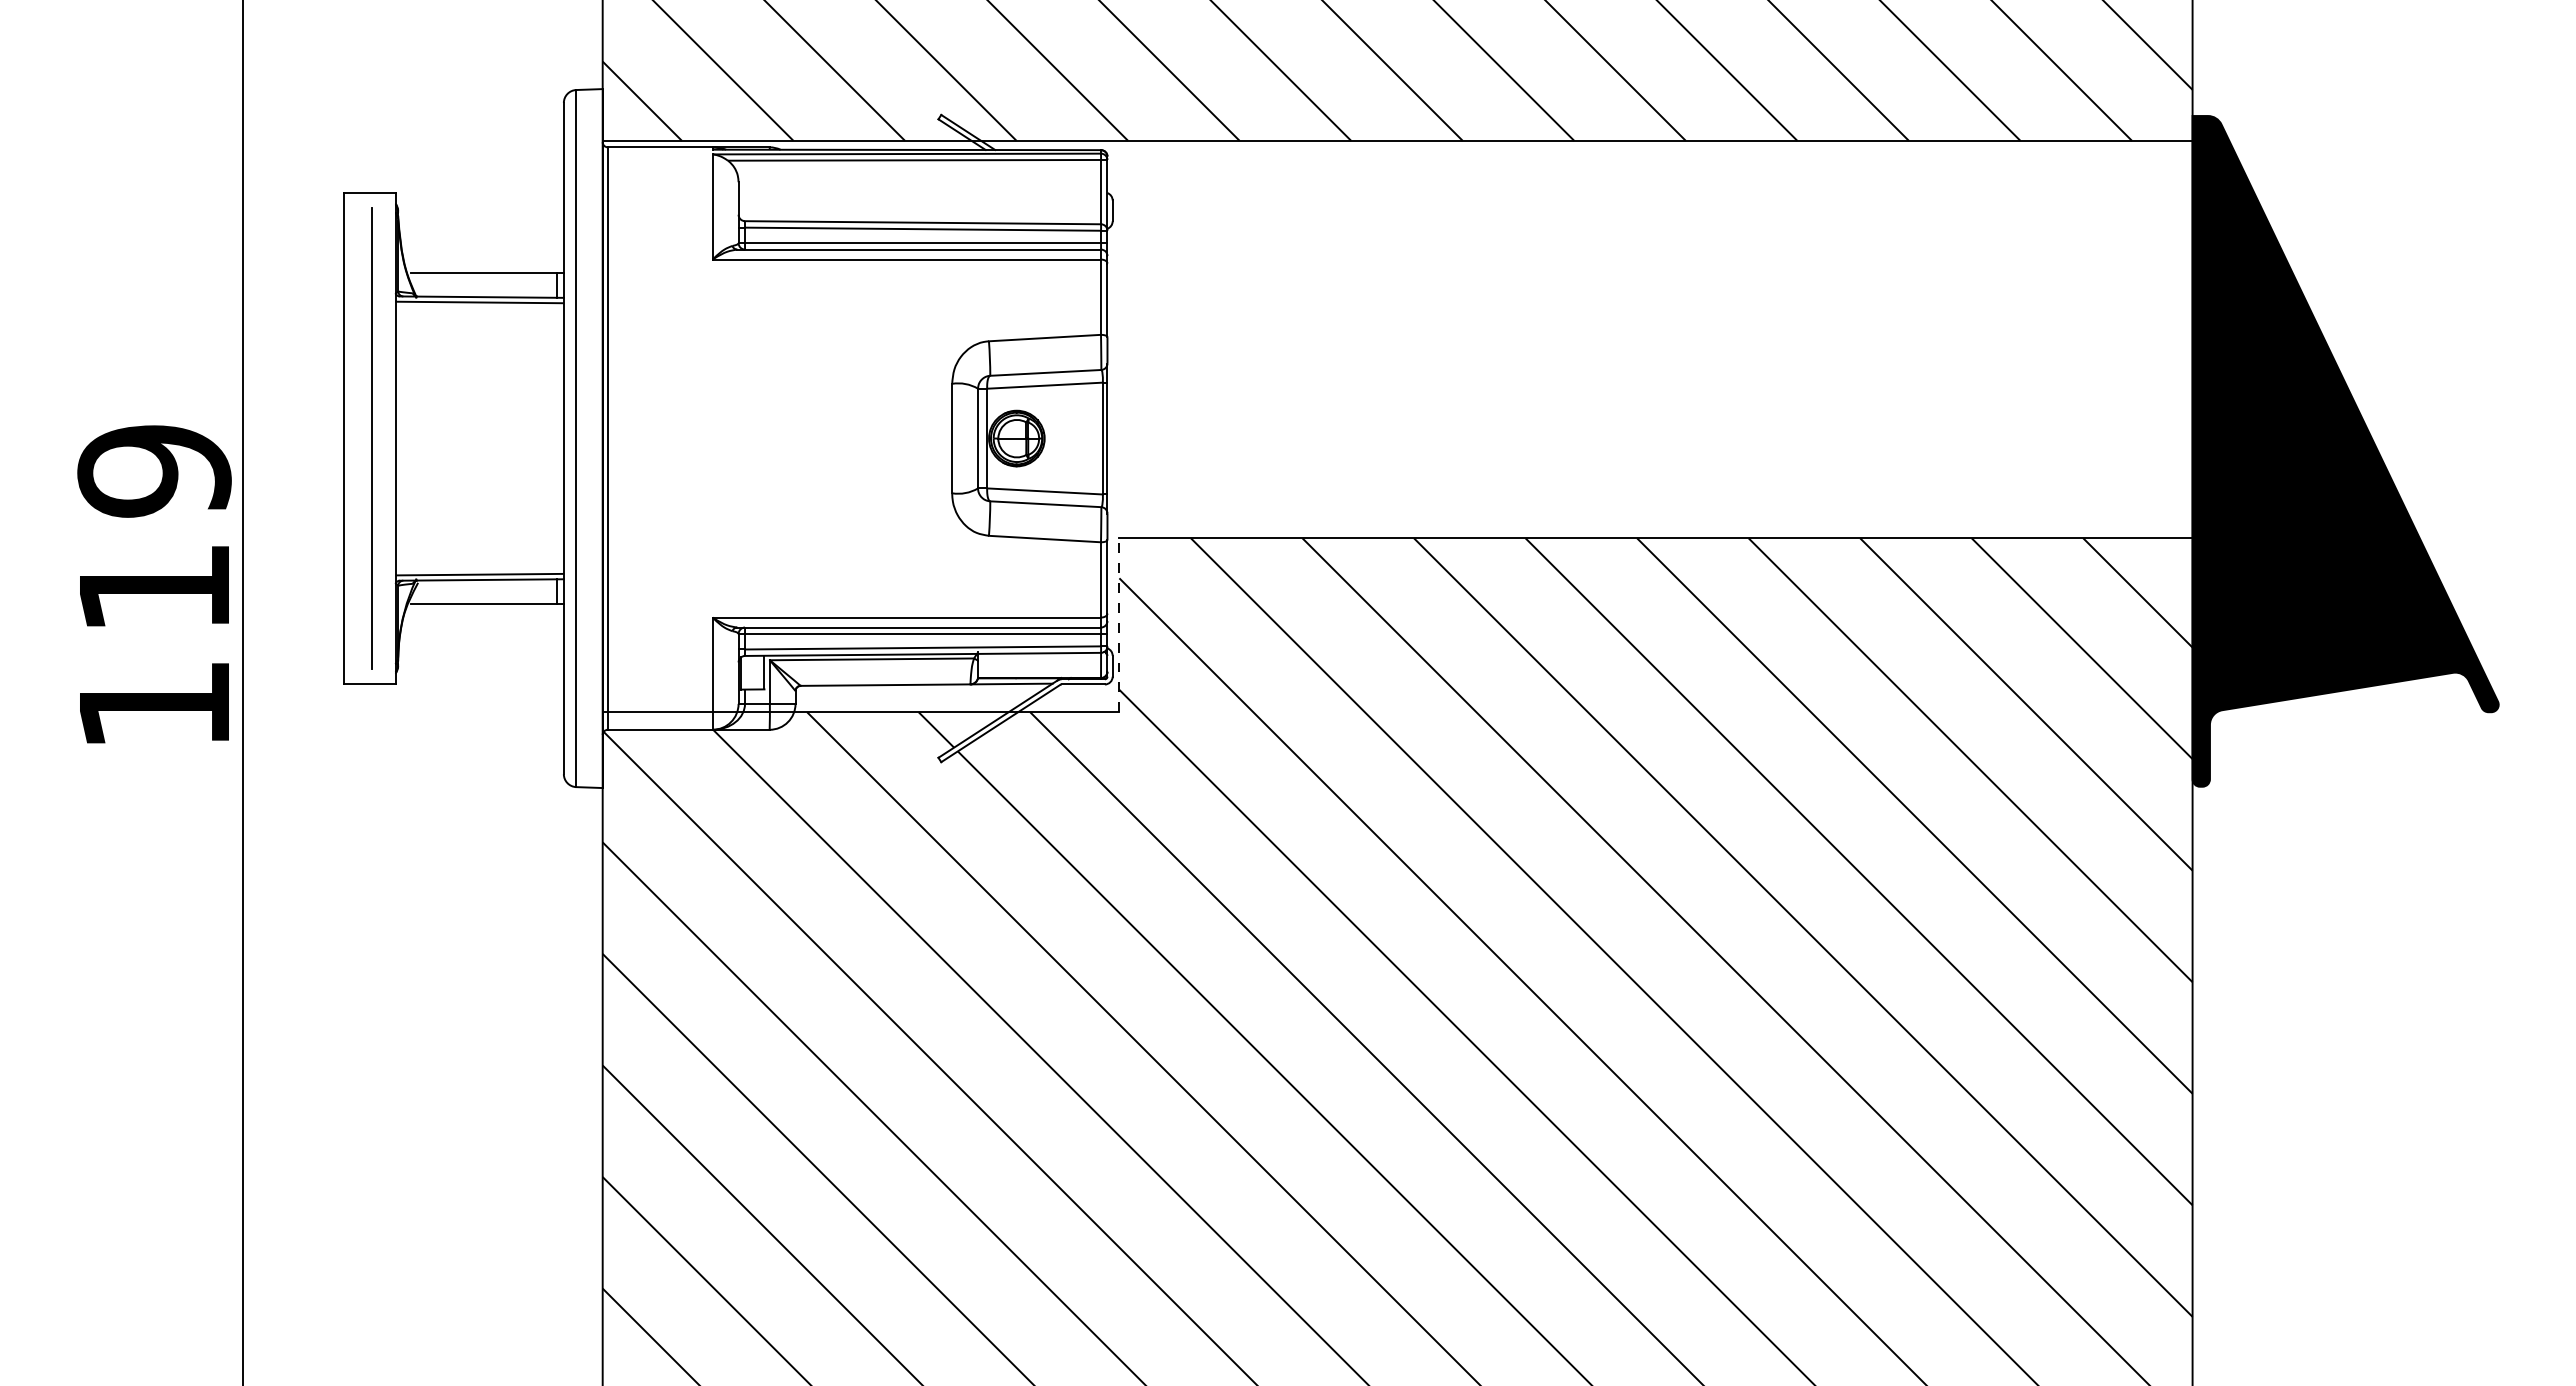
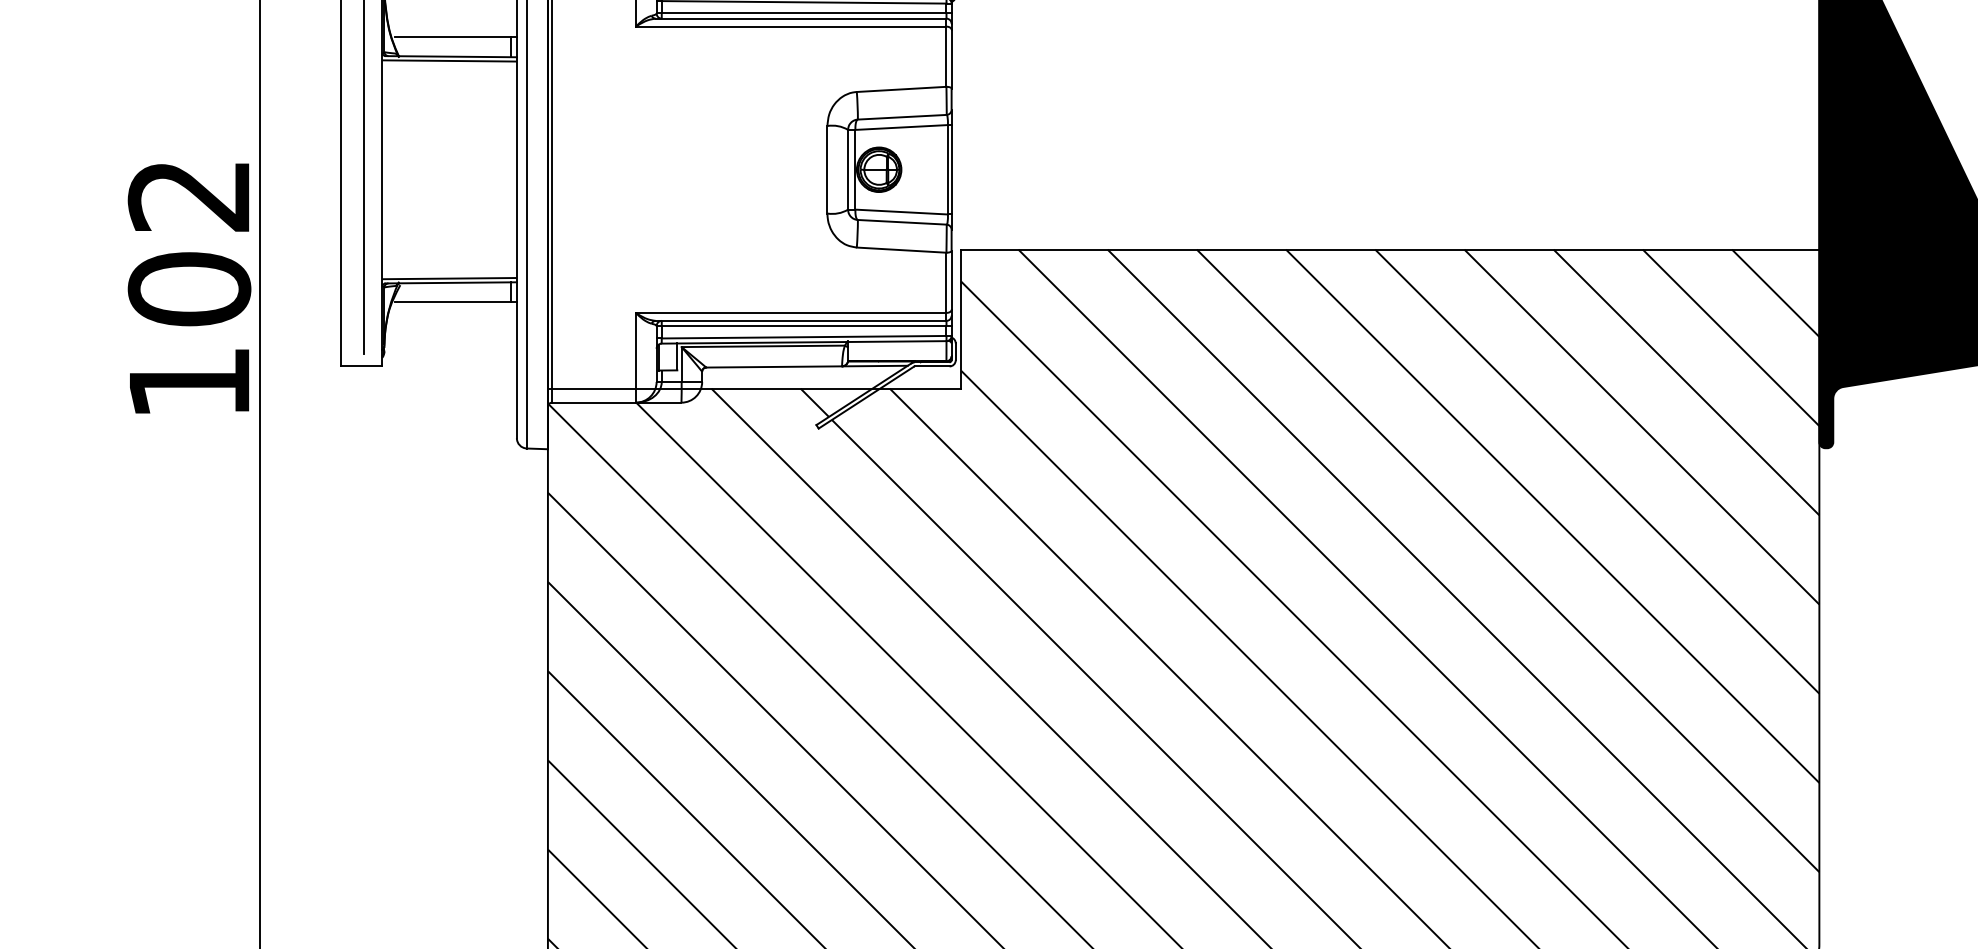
text: (154, 529) -> (189, 242), 119 -> 102
line: (1119, 625) -> (961, 319), dashed -> solid

